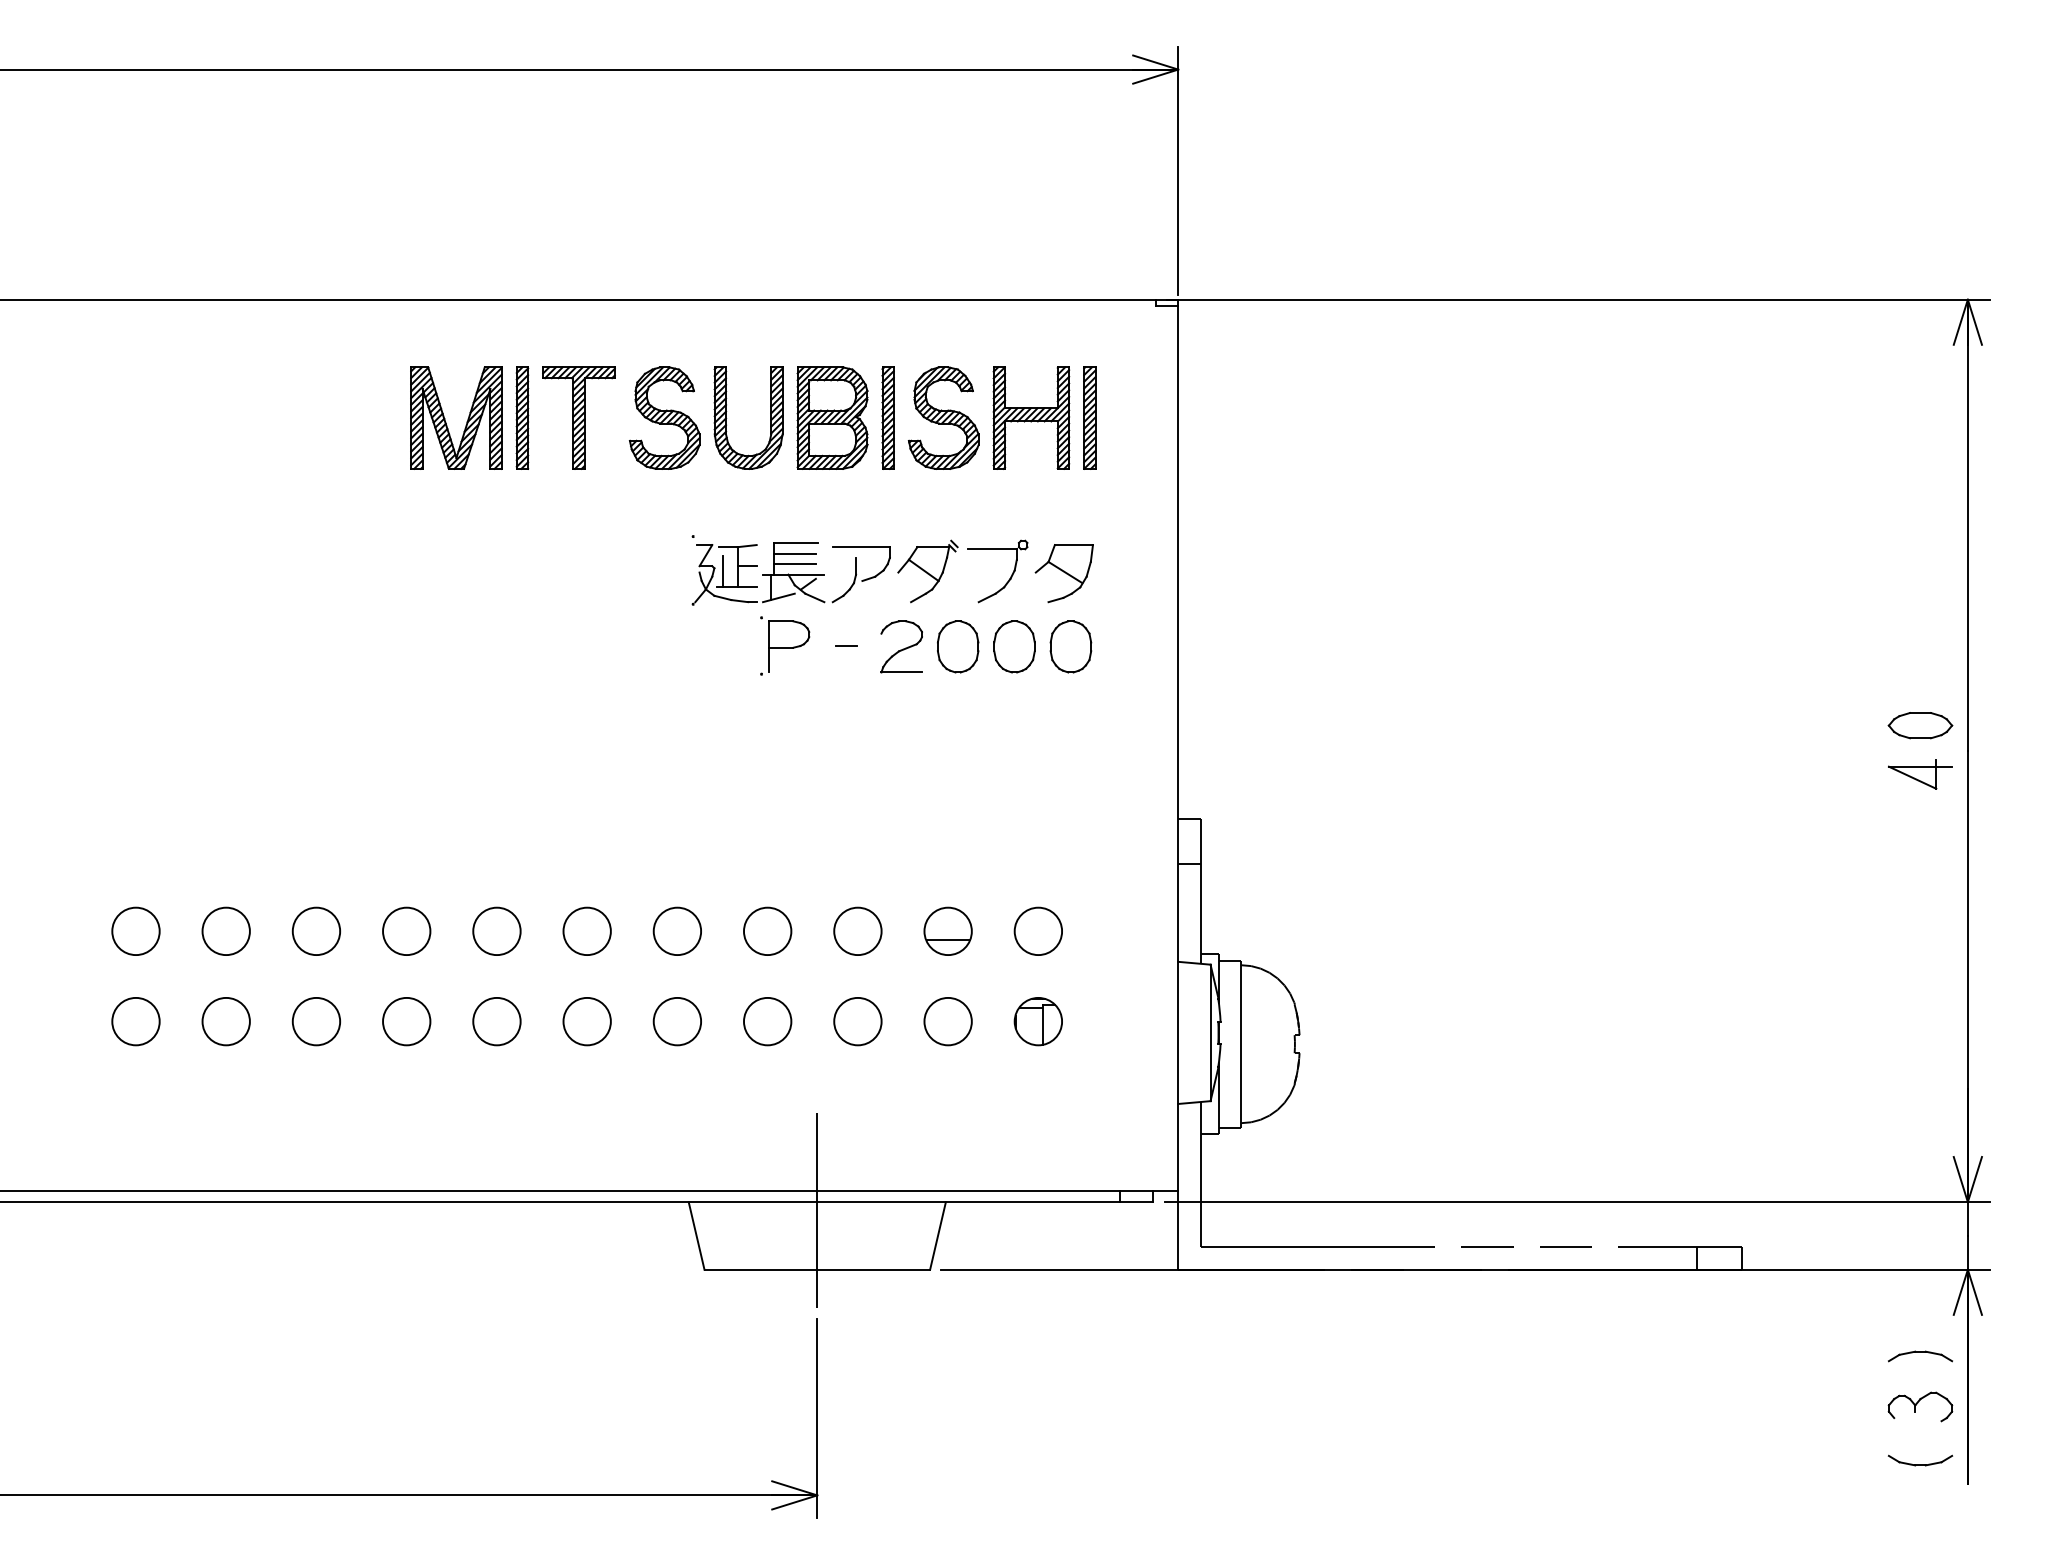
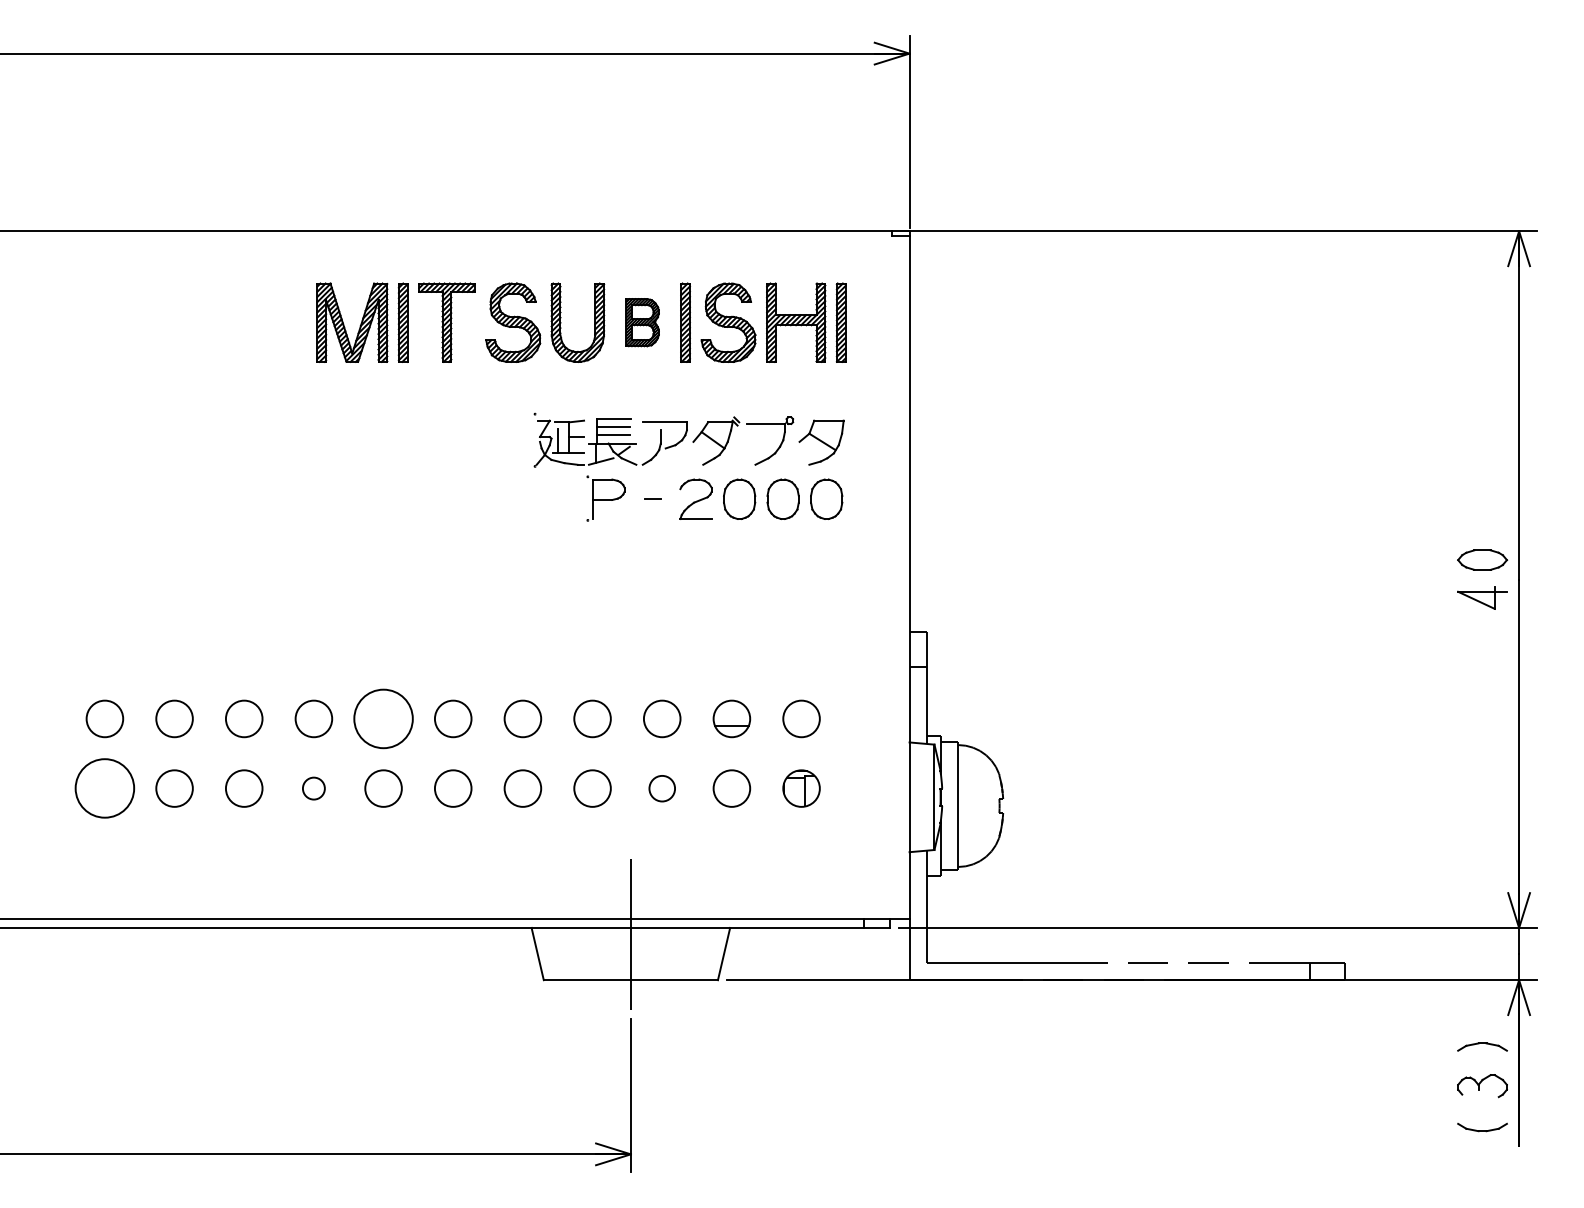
part: (832, 417) -> (642, 322), size x0.6
circle: (496, 931) -> (383, 719), size x1.6
circle: (135, 1021) -> (104, 788), size x1.6
circle: (406, 1021) -> (313, 788), size x0.6
circle: (857, 1021) -> (661, 788), size x0.7

